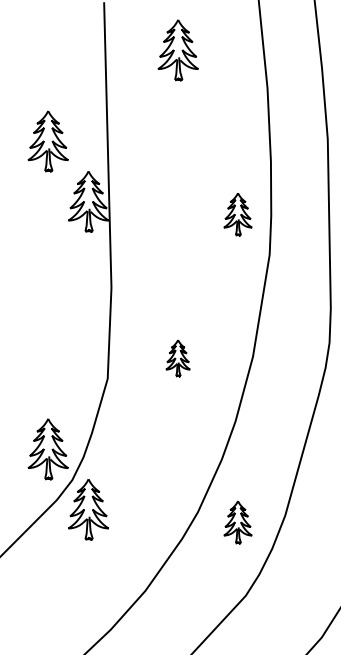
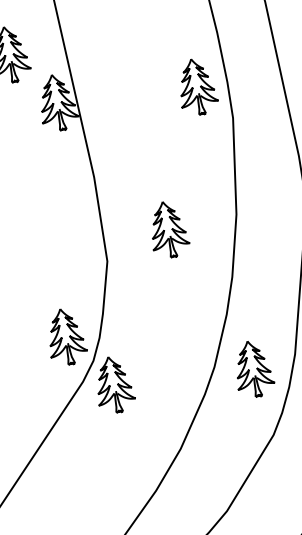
part: (237, 214) -> (196, 87), size x1.43
part: (177, 358) -> (167, 230), size x1.67
part: (237, 522) -> (252, 369), size x1.43

